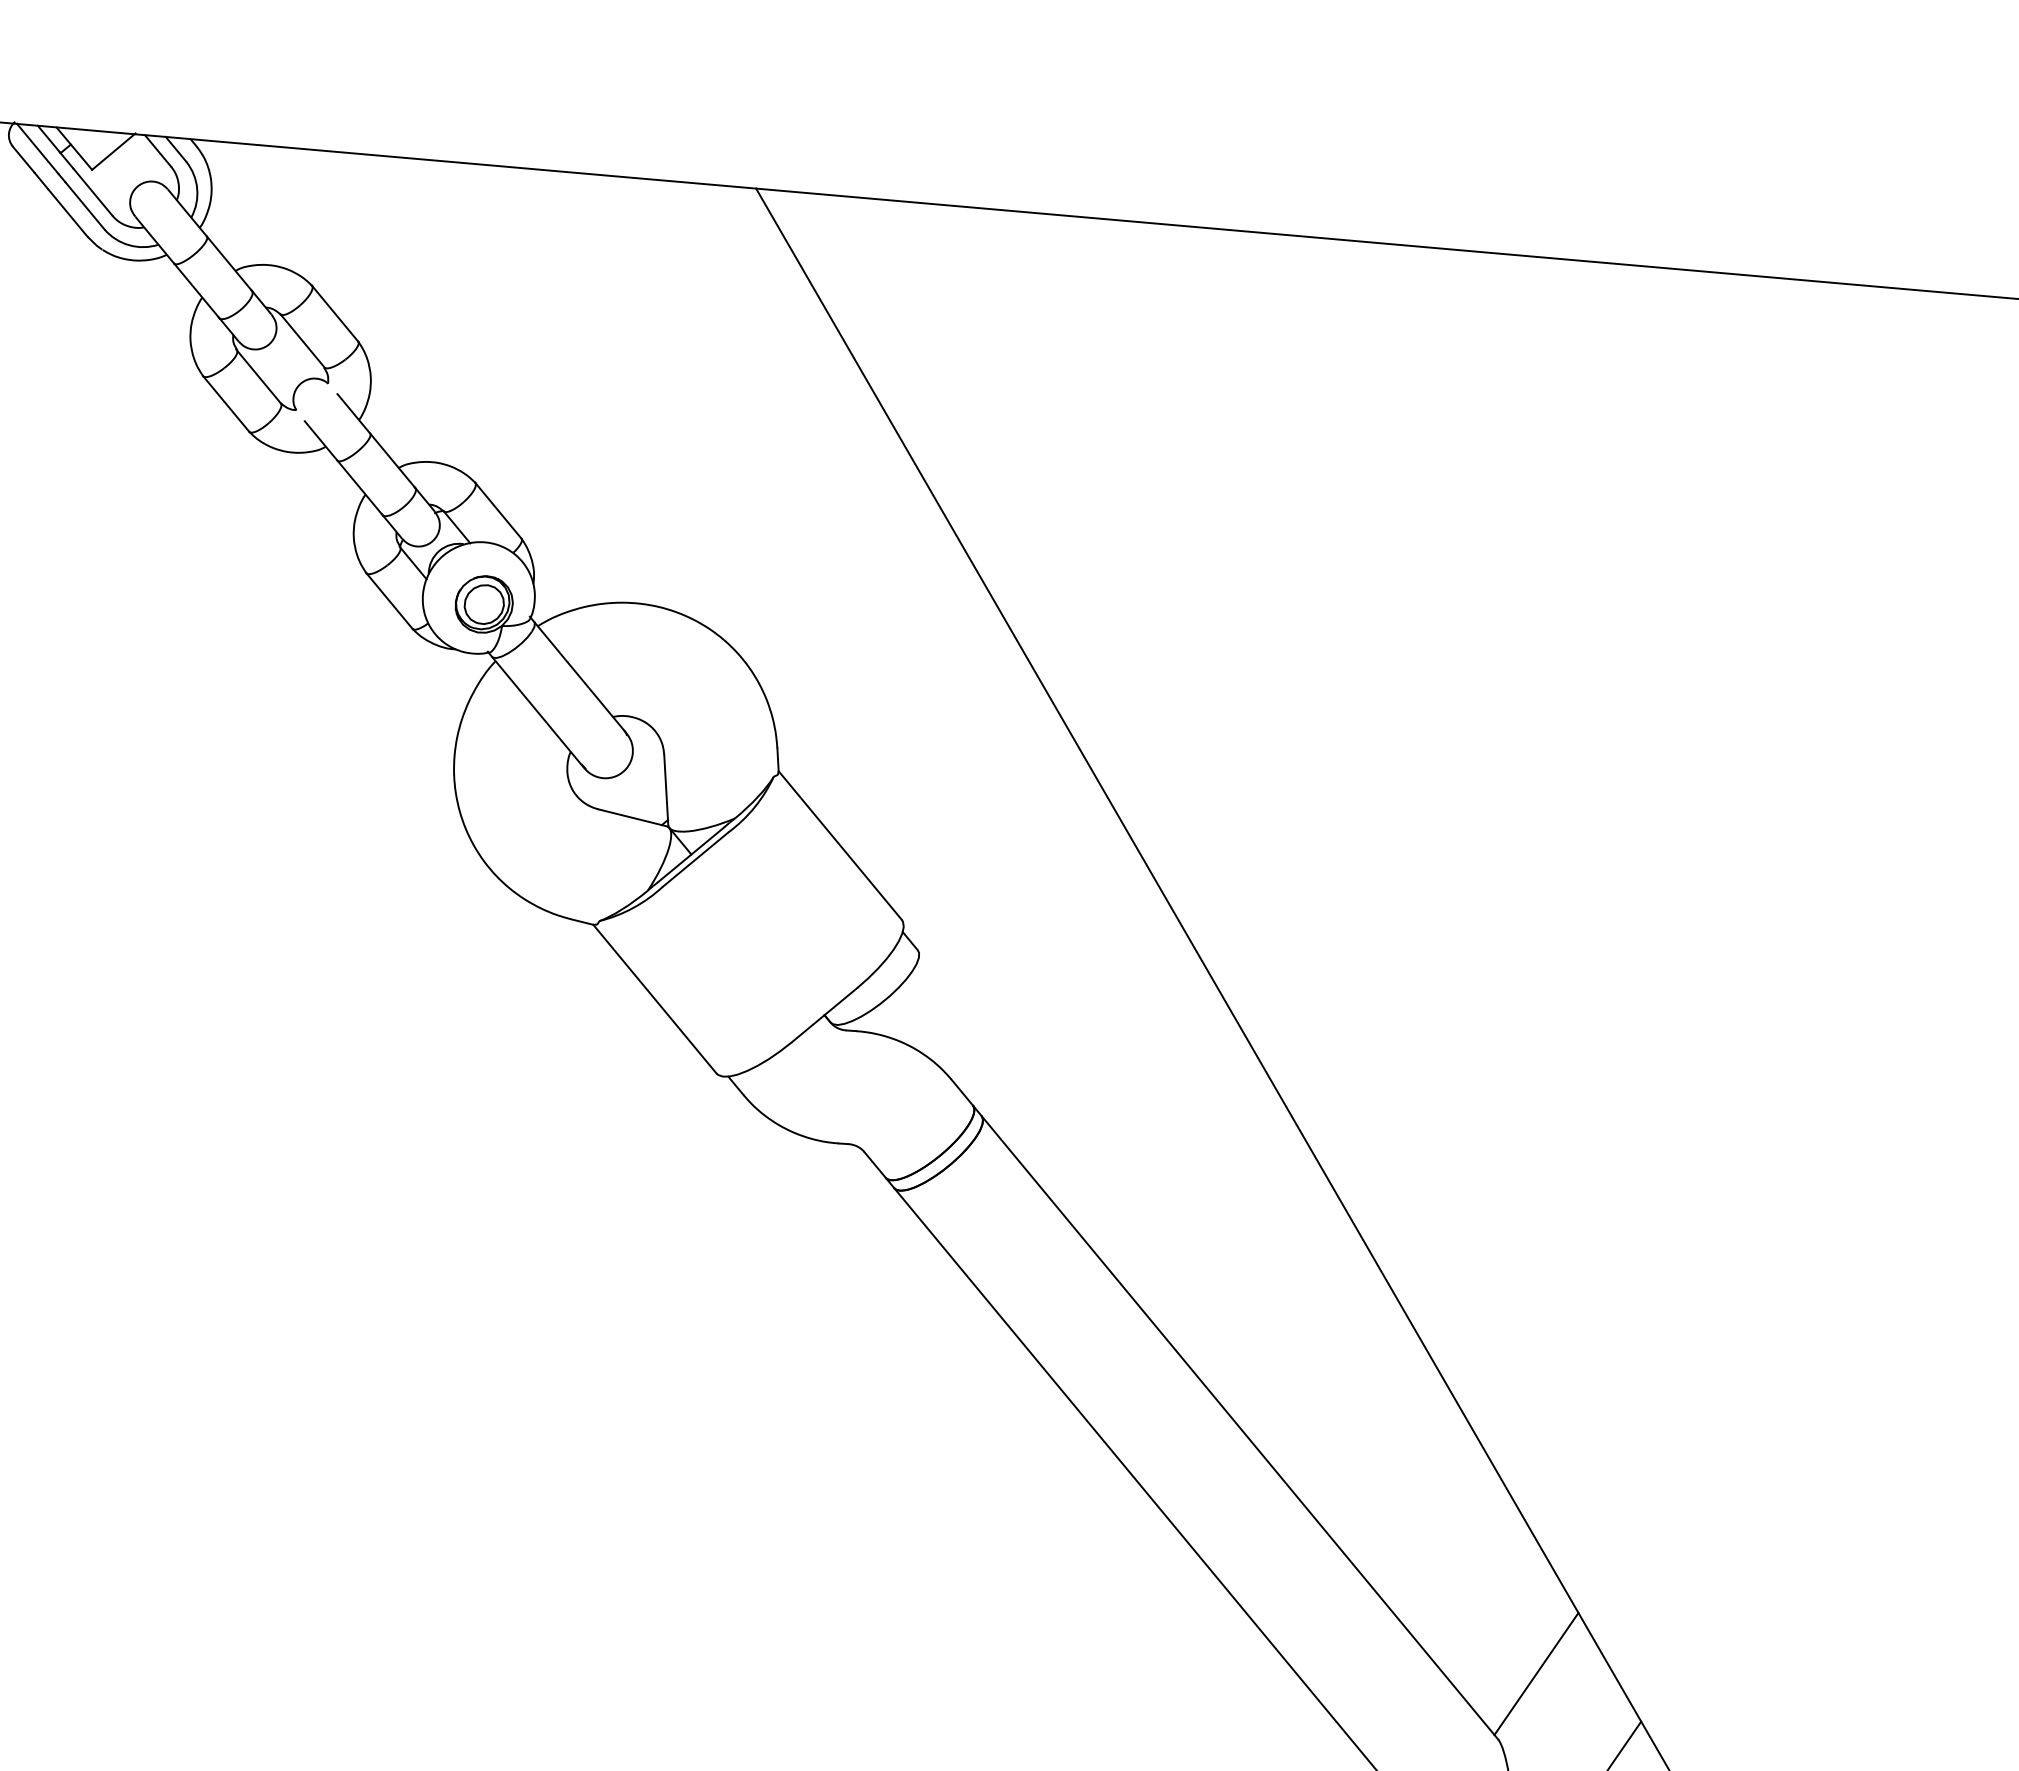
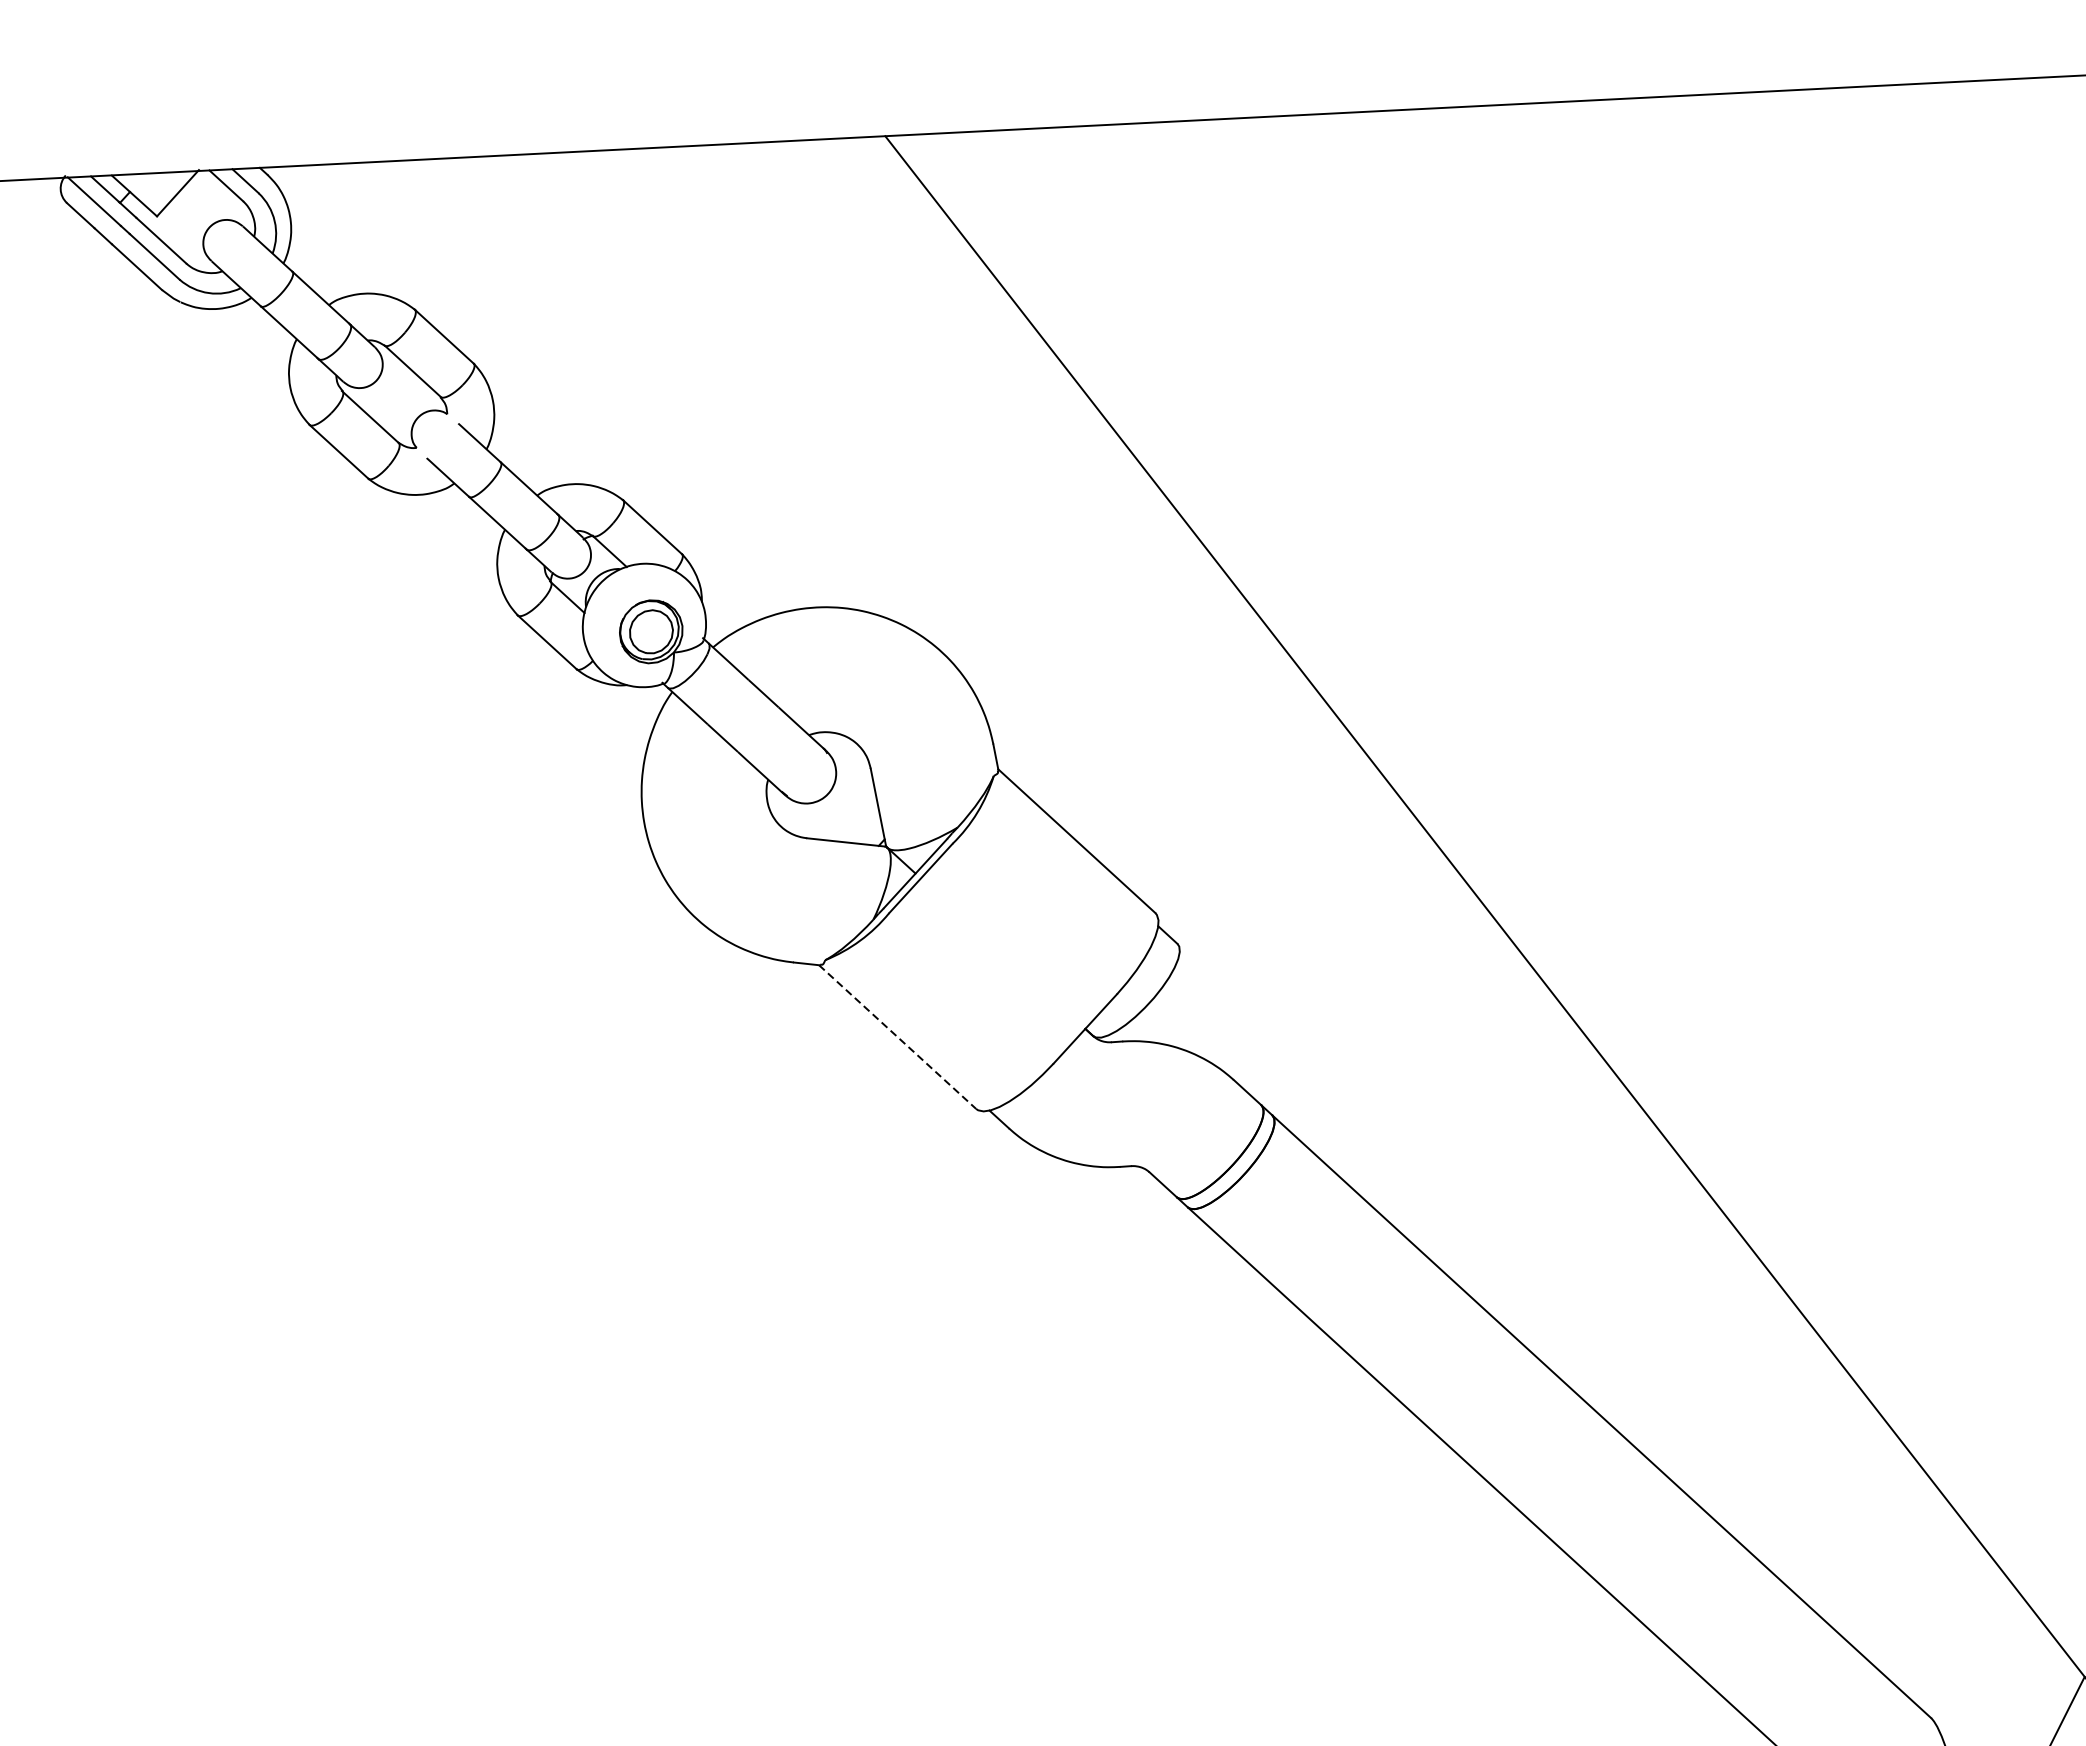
line: (654, 999) -> (897, 1037), solid -> dashed
line: (1536, 1673) -> (1963, 1640), removed

